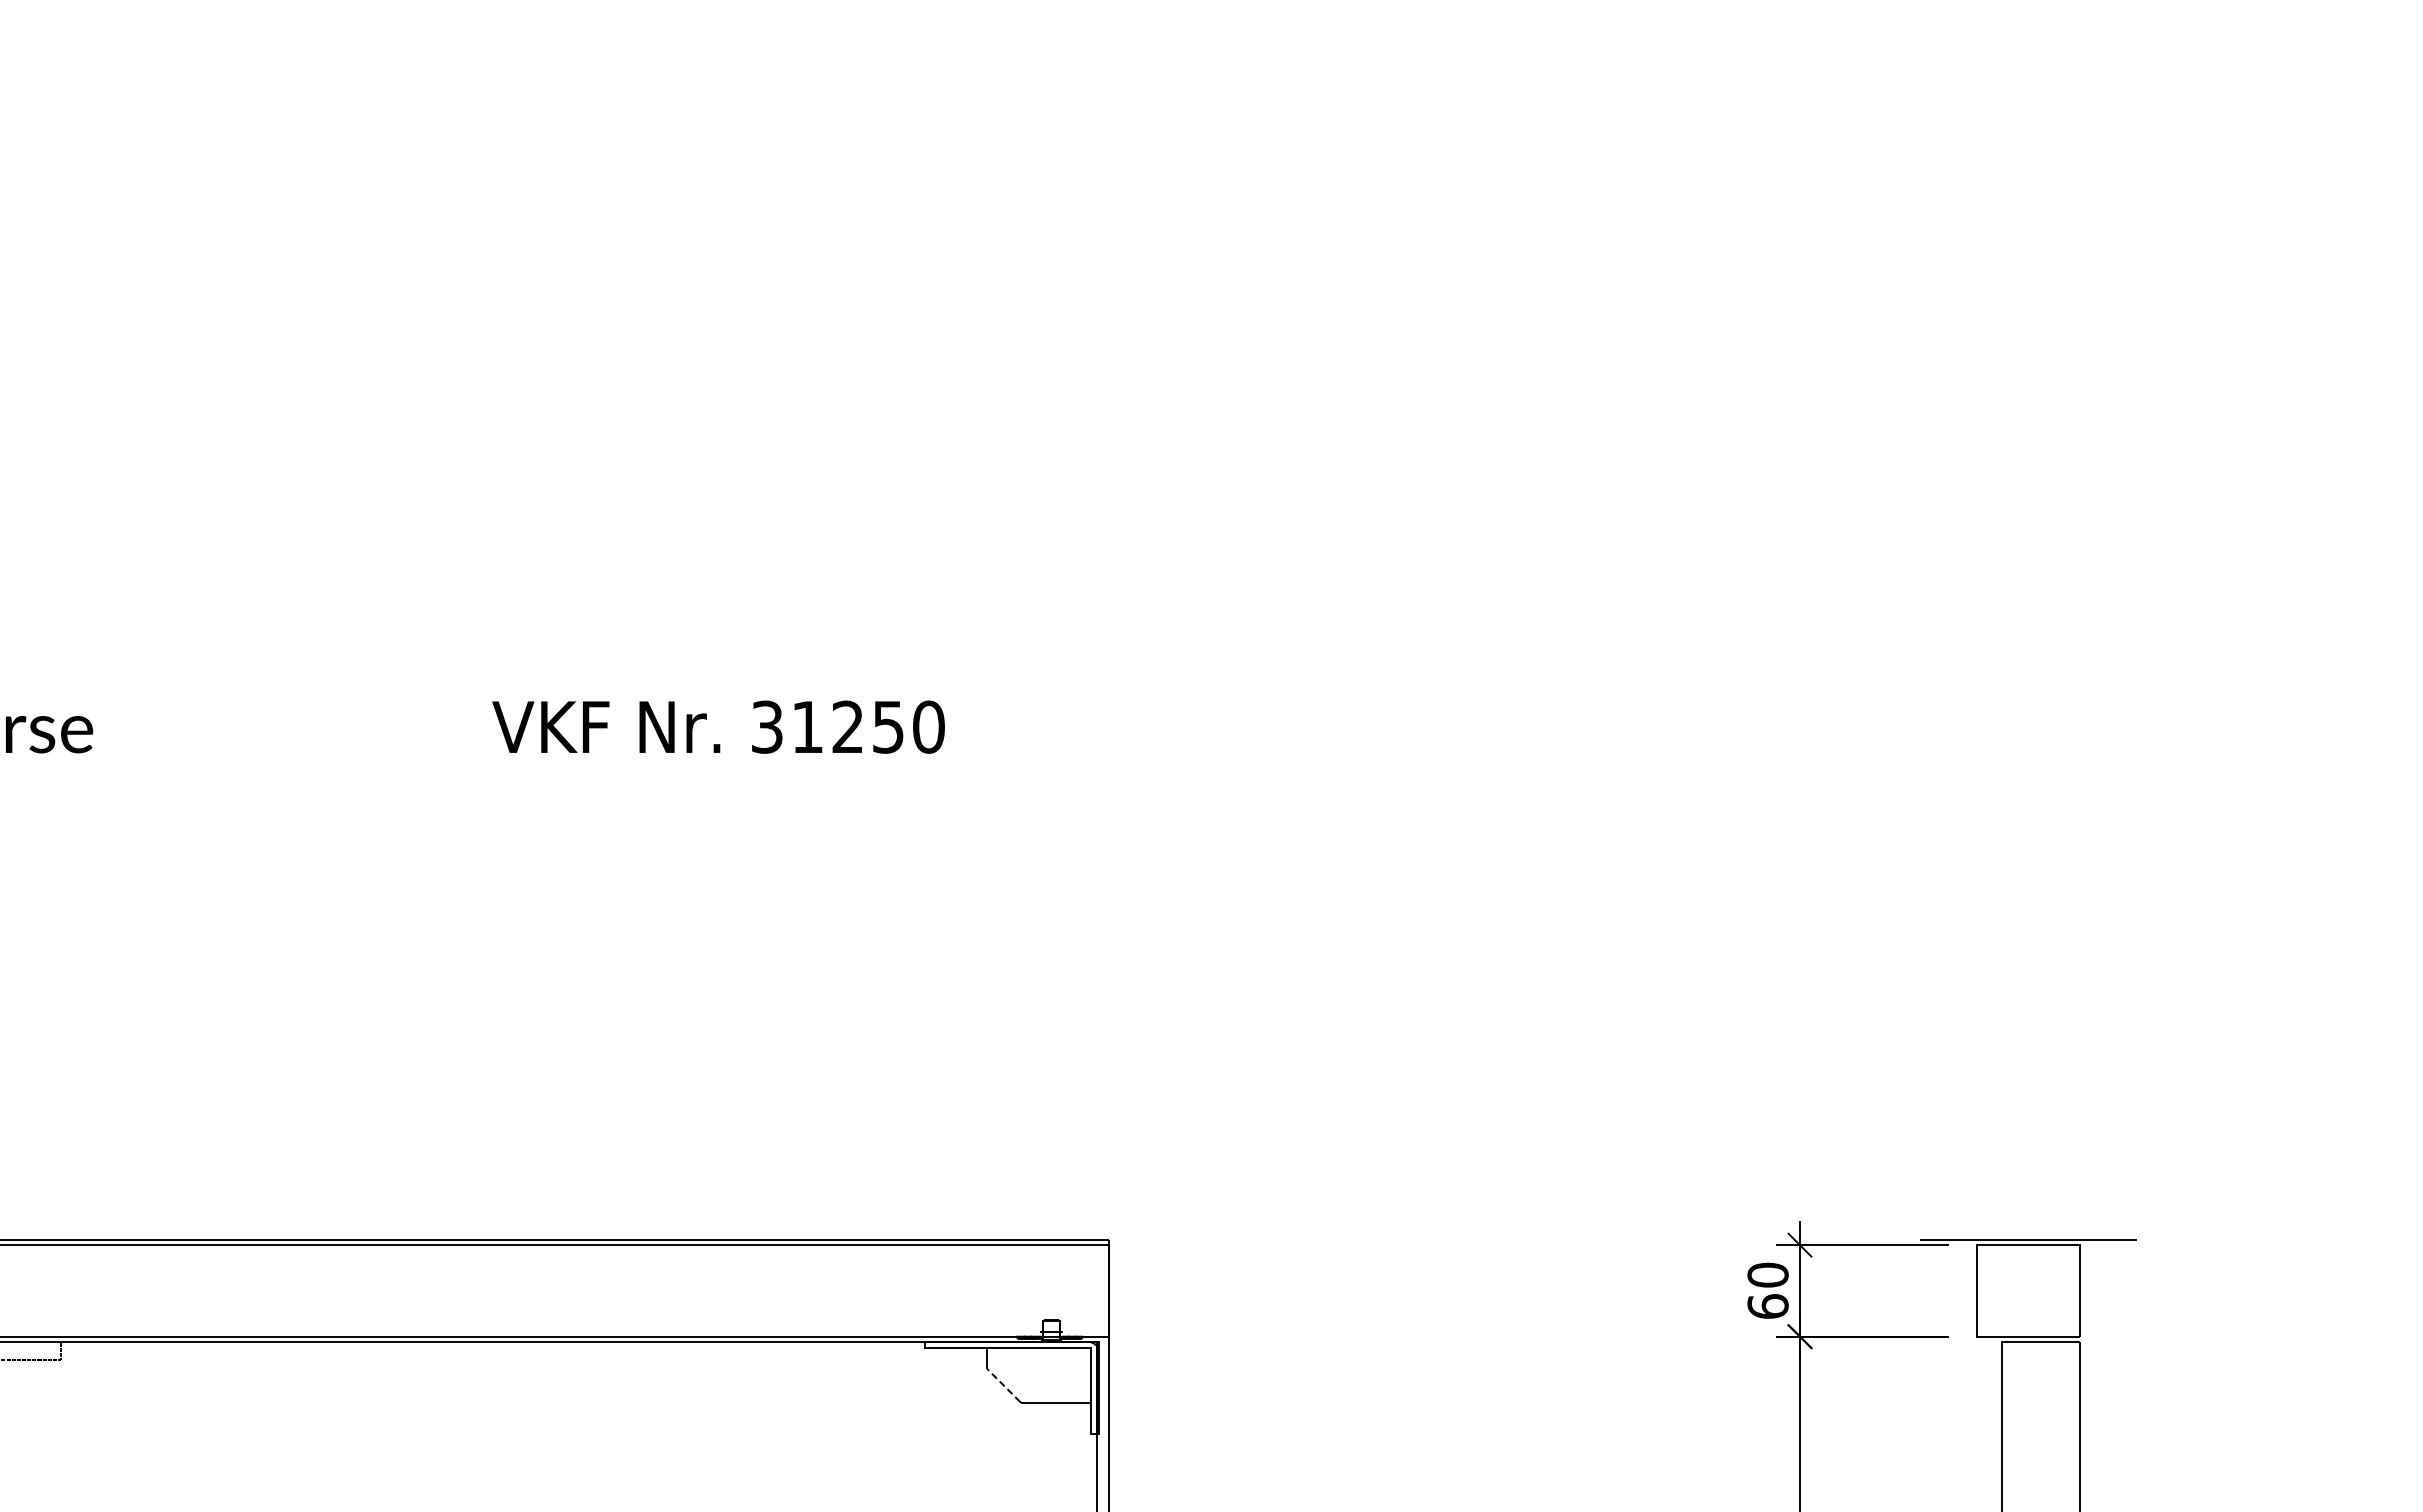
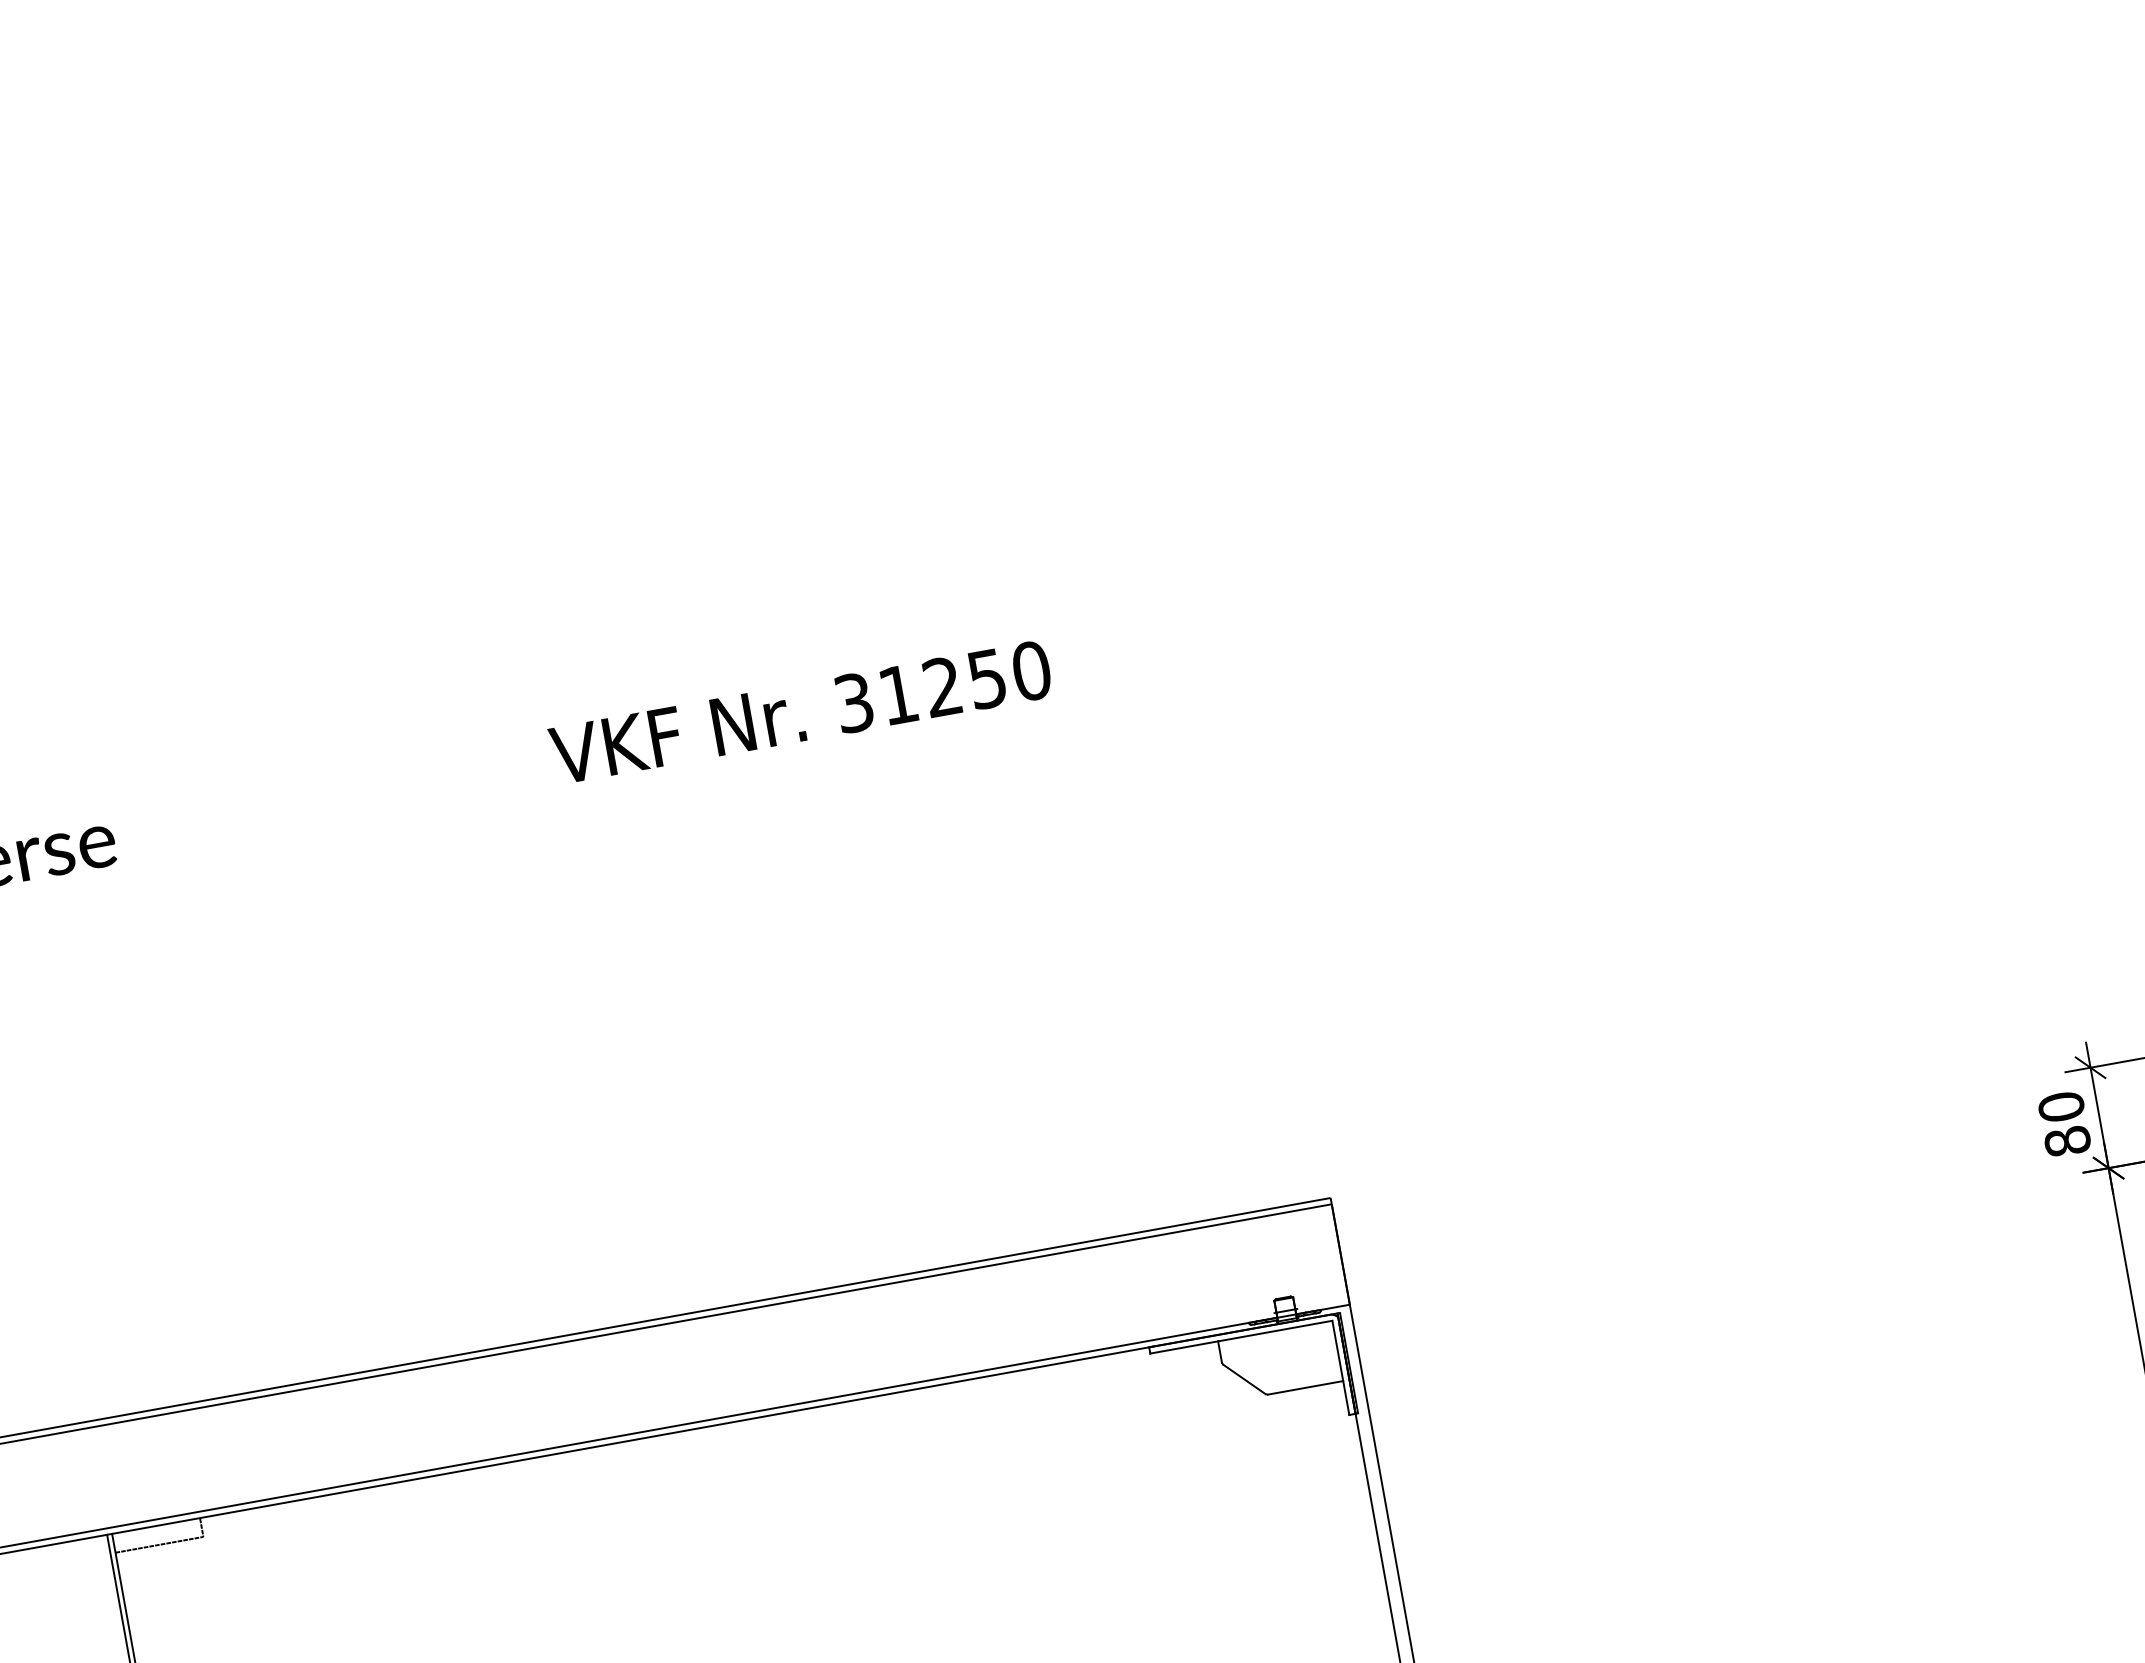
text: (1767, 1306) -> (2066, 1141), 60 -> 80
line: (1004, 1385) -> (1244, 1378), dashed -> solid

